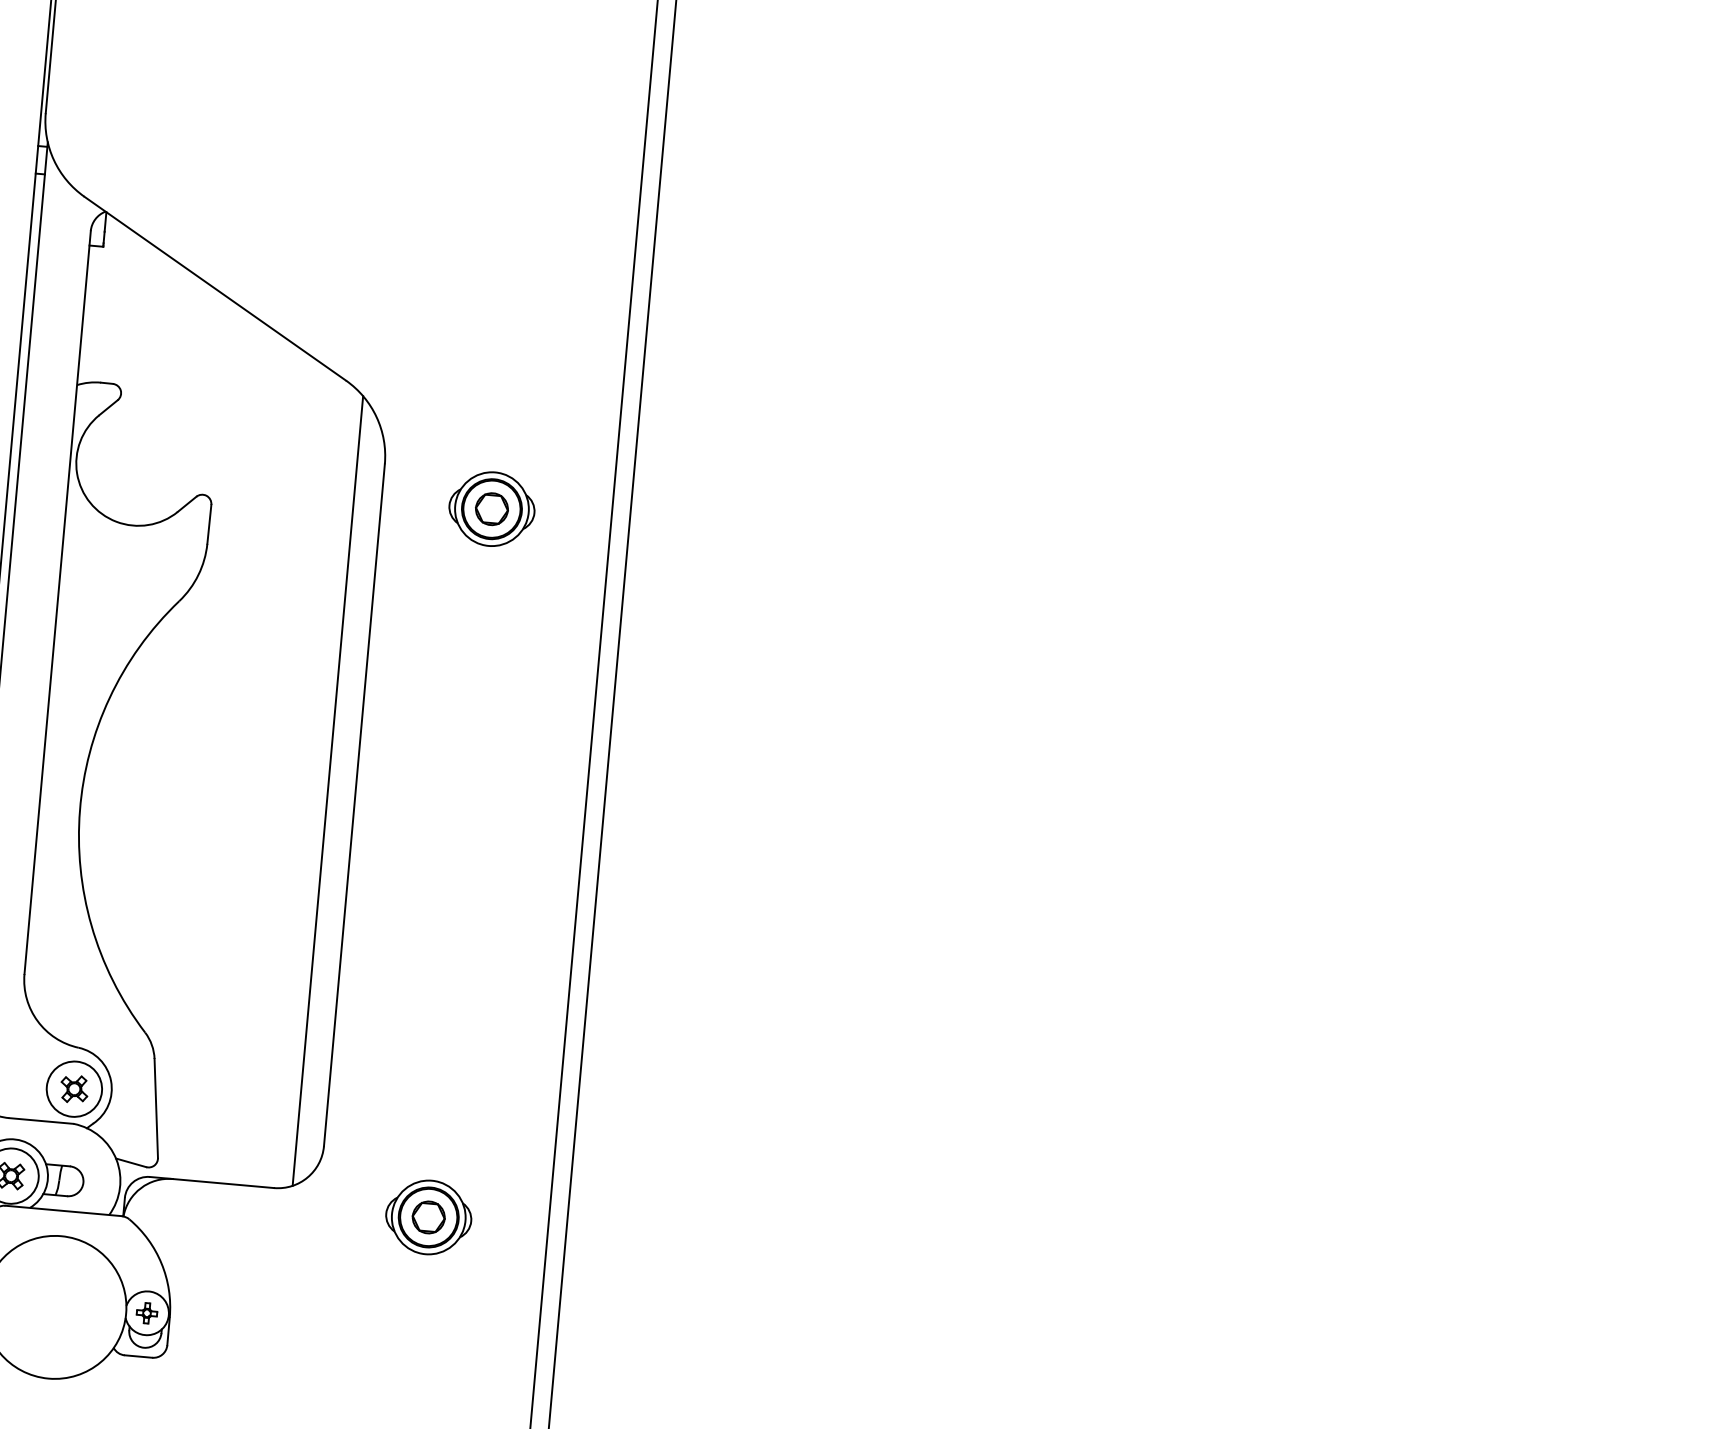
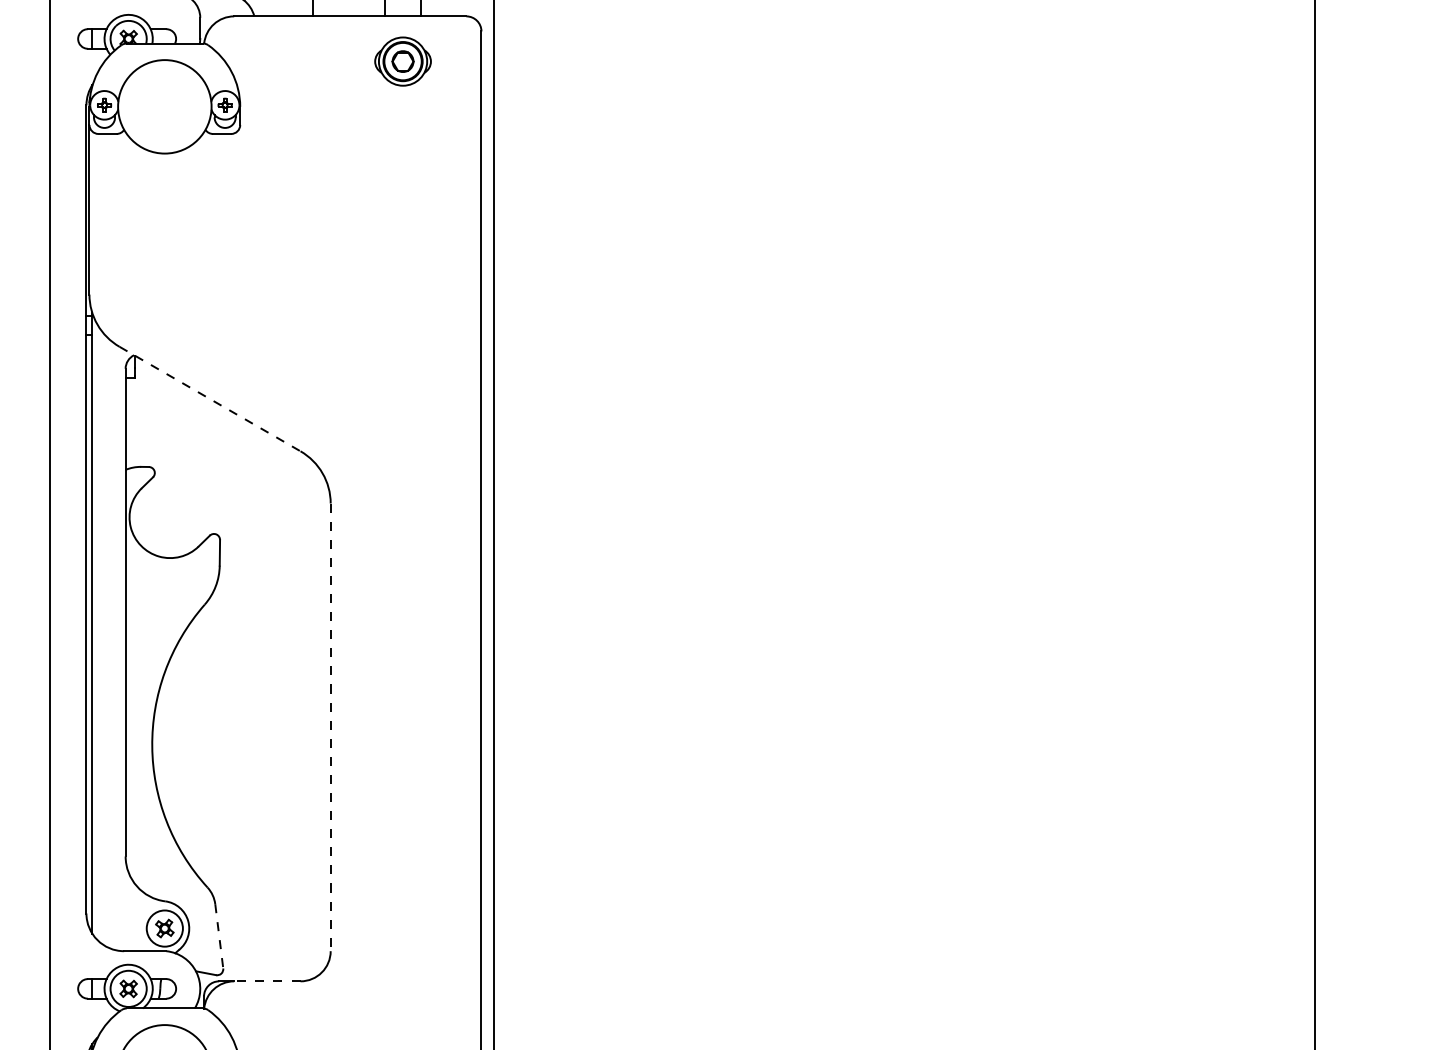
line: (215, 289) -> (210, 399), solid -> dashed
part: (491, 509) -> (402, 526), removed
line: (327, 790) -> (312, 719), removed
line: (354, 805) -> (330, 727), solid -> dashed
line: (156, 1108) -> (219, 936), solid -> dashed
line: (222, 1183) -> (266, 981), solid -> dashed
part: (427, 1217) -> (402, 991), removed

